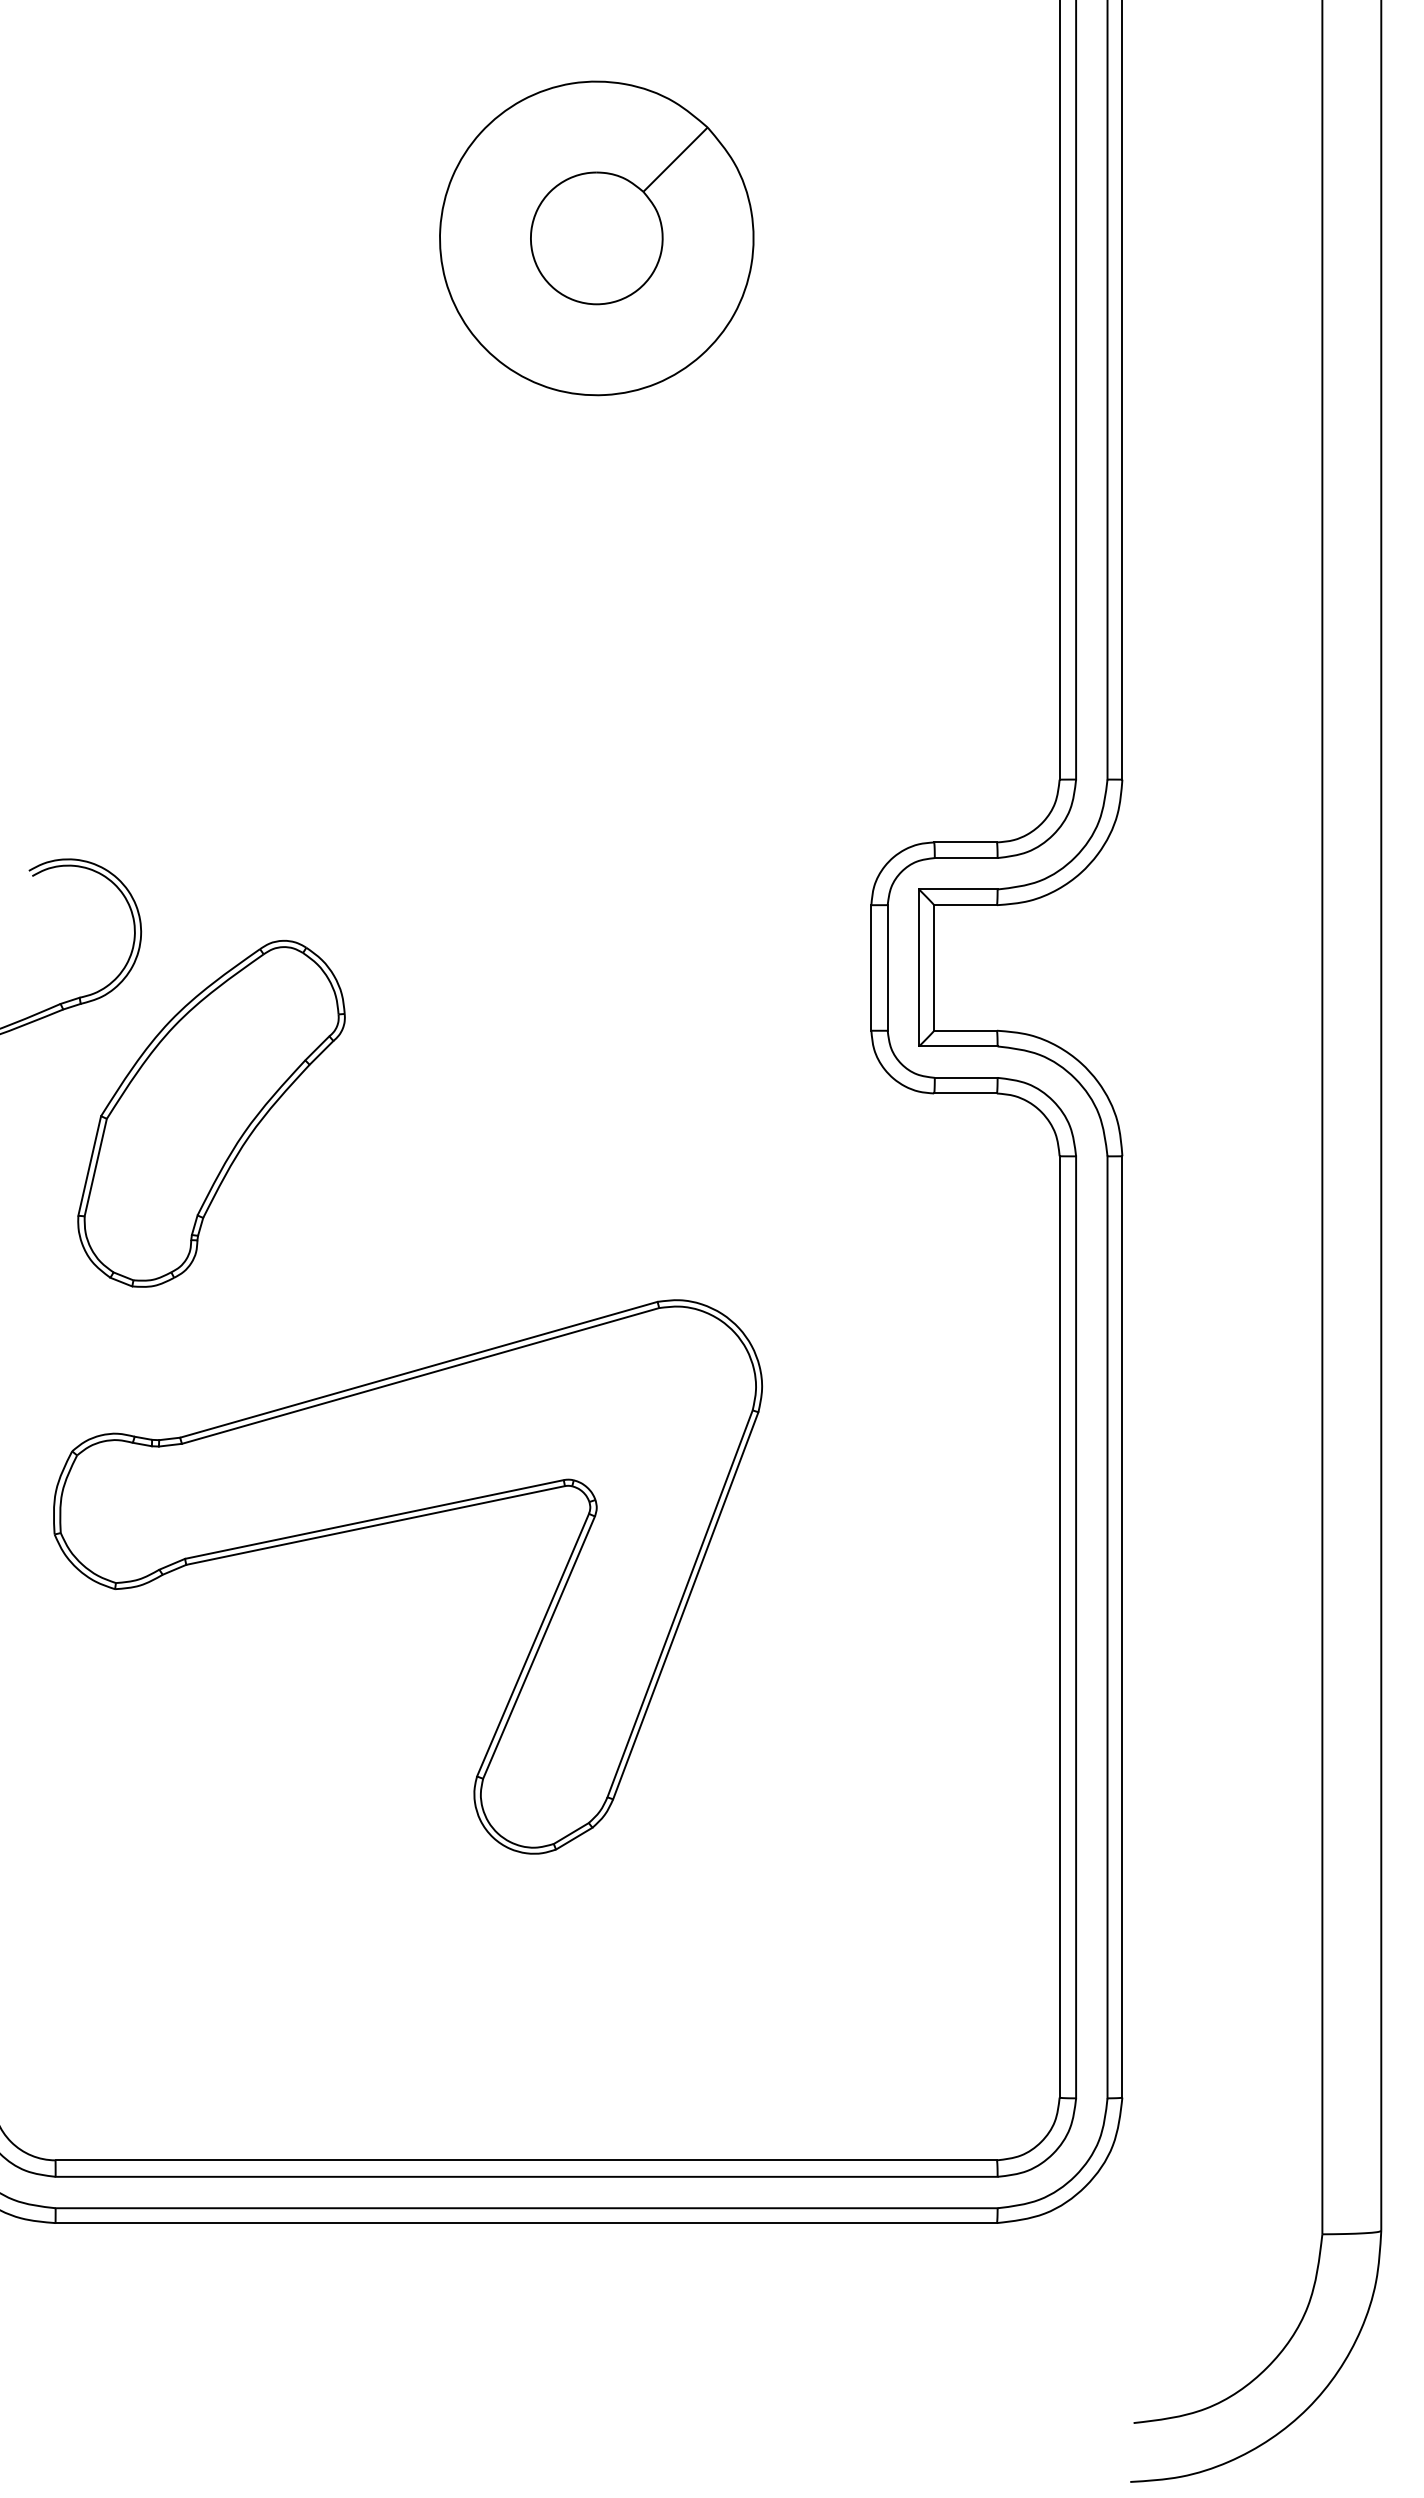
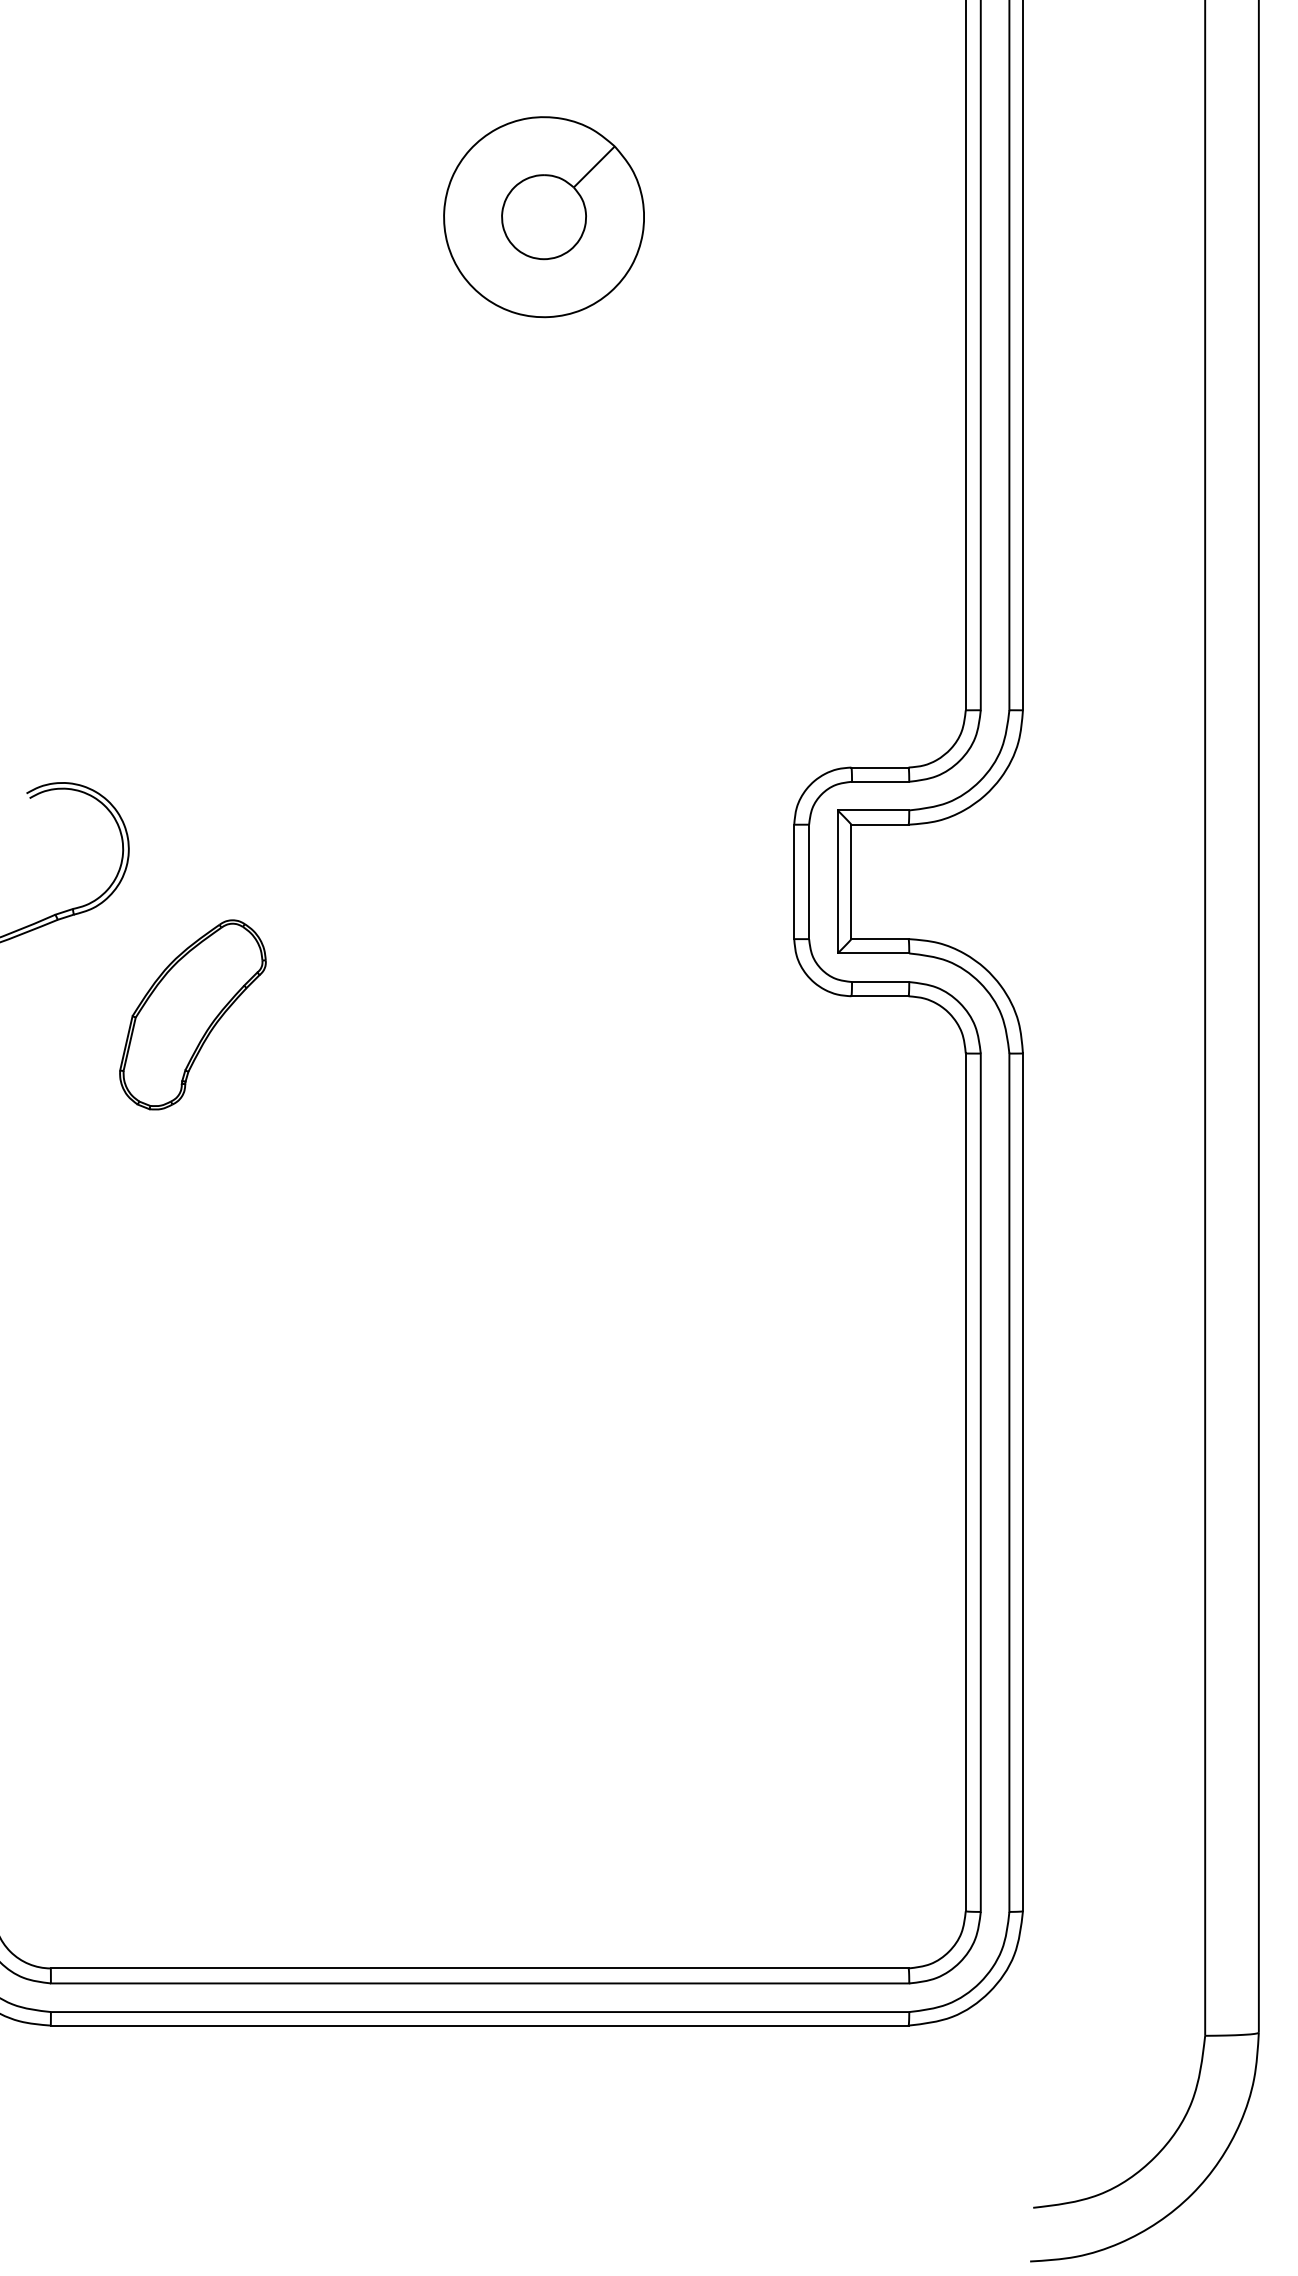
part: (596, 238) -> (543, 217), size x0.7
part: (211, 1113) -> (192, 1014), size x0.6
part: (396, 1522) -> (361, 1387), removed

